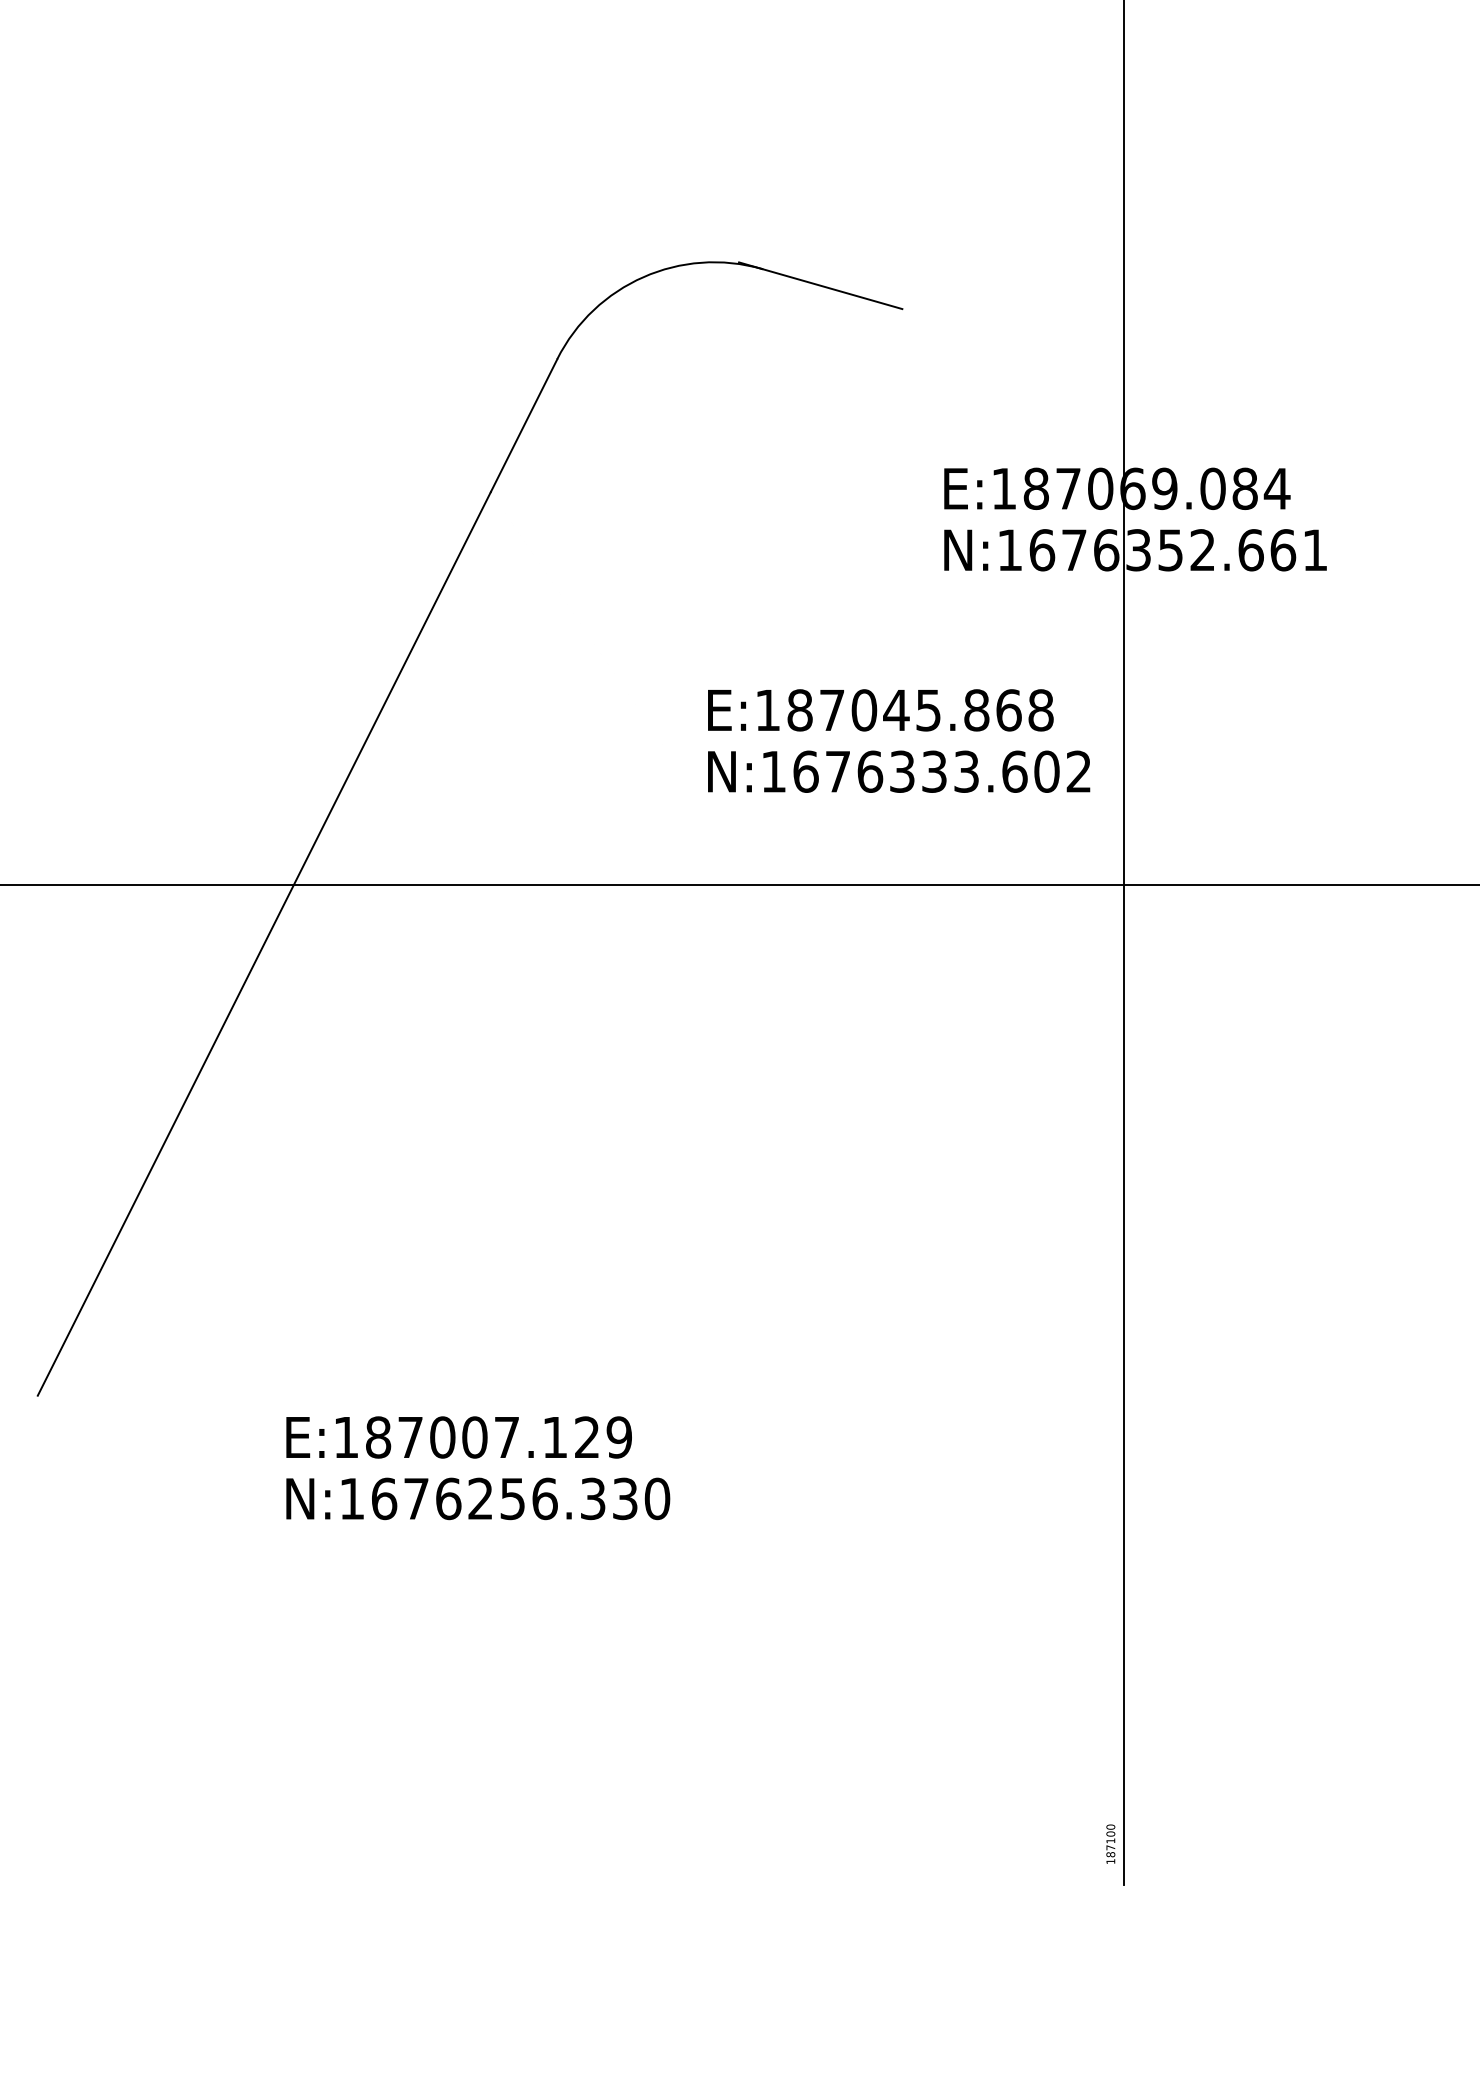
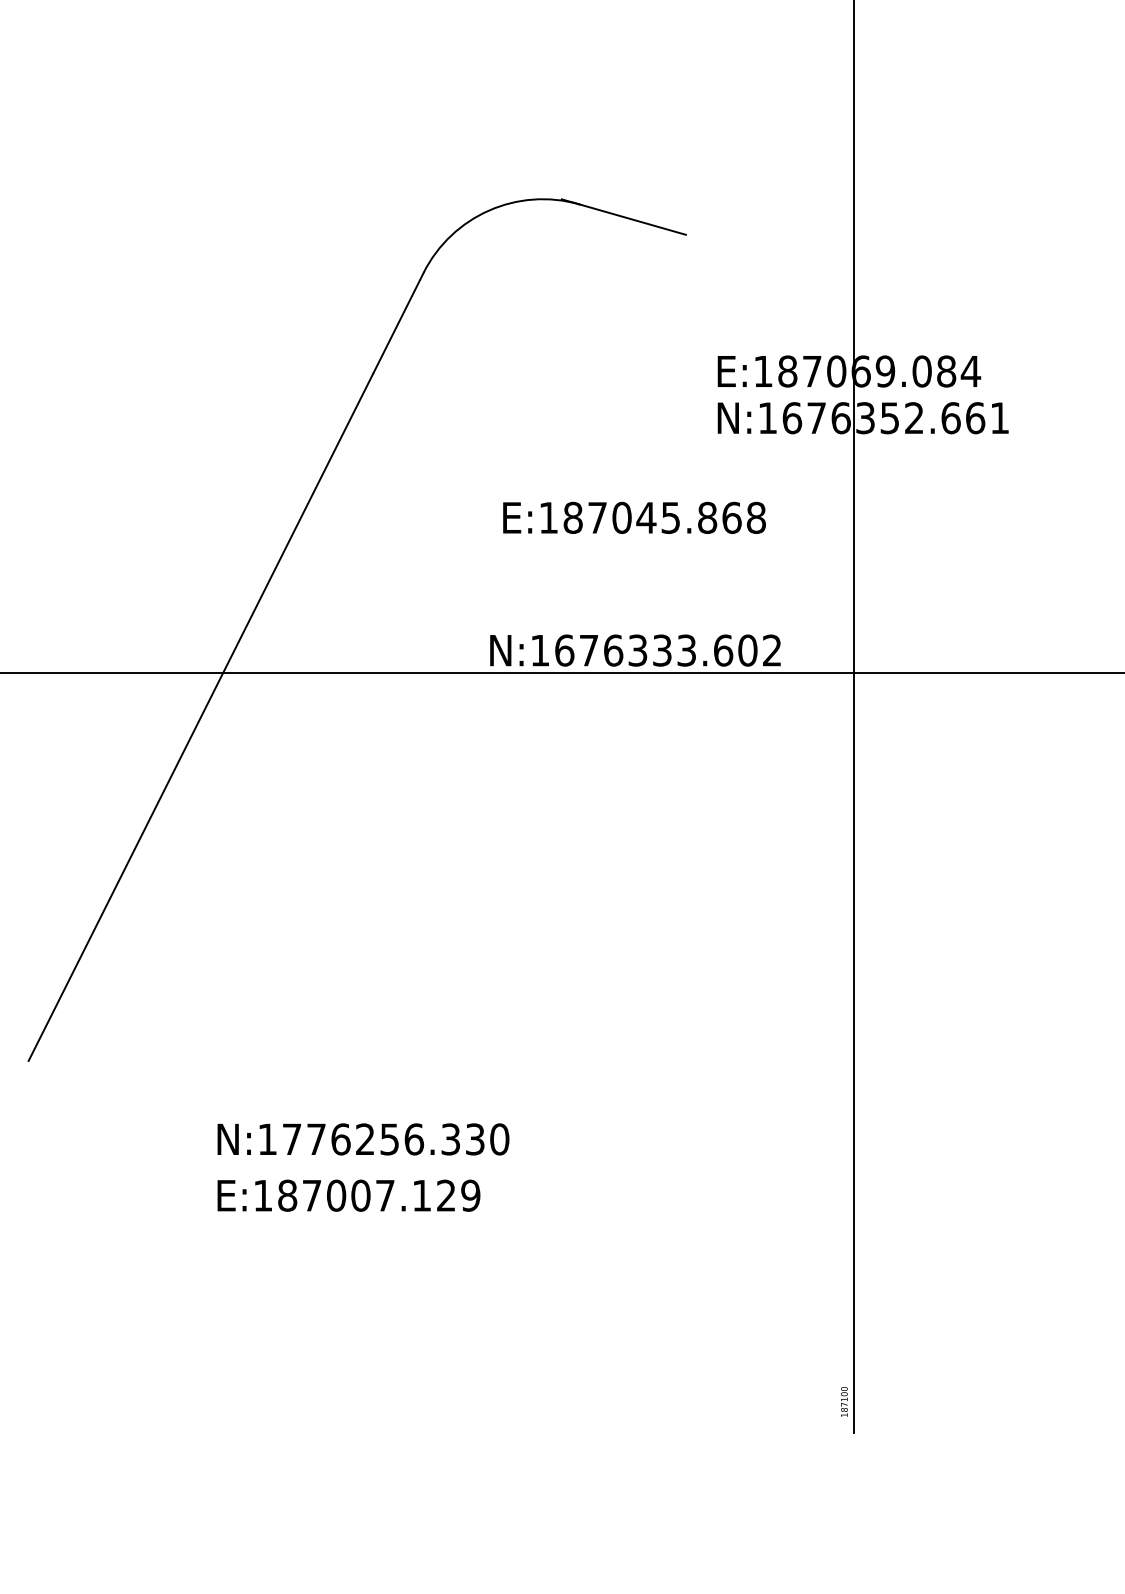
text: (880, 709) -> (634, 517), moved
text: (899, 771) -> (635, 650), moved
text: (458, 1437) -> (348, 1195), moved
text: (383, 1498) -> (291, 1139), N:1676256.330 -> N:1776256.330

